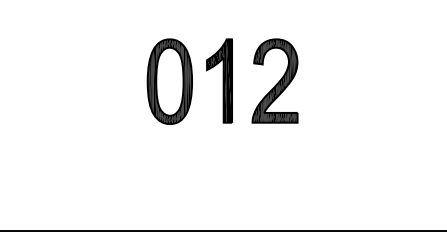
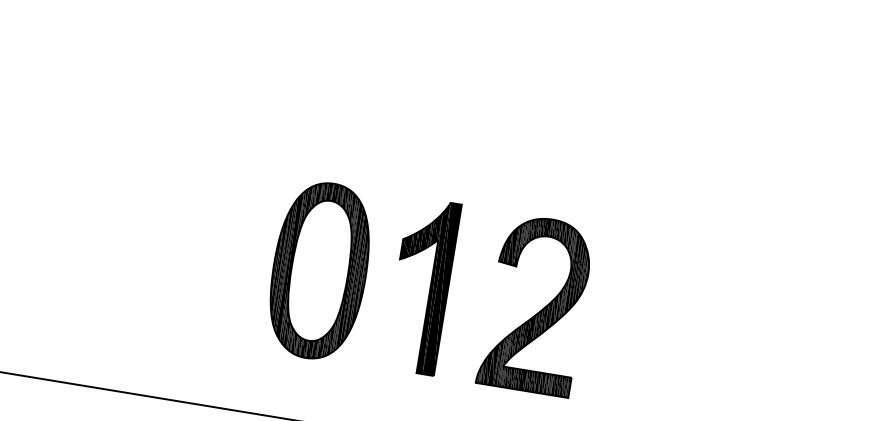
part: (222, 81) -> (427, 288), moved

